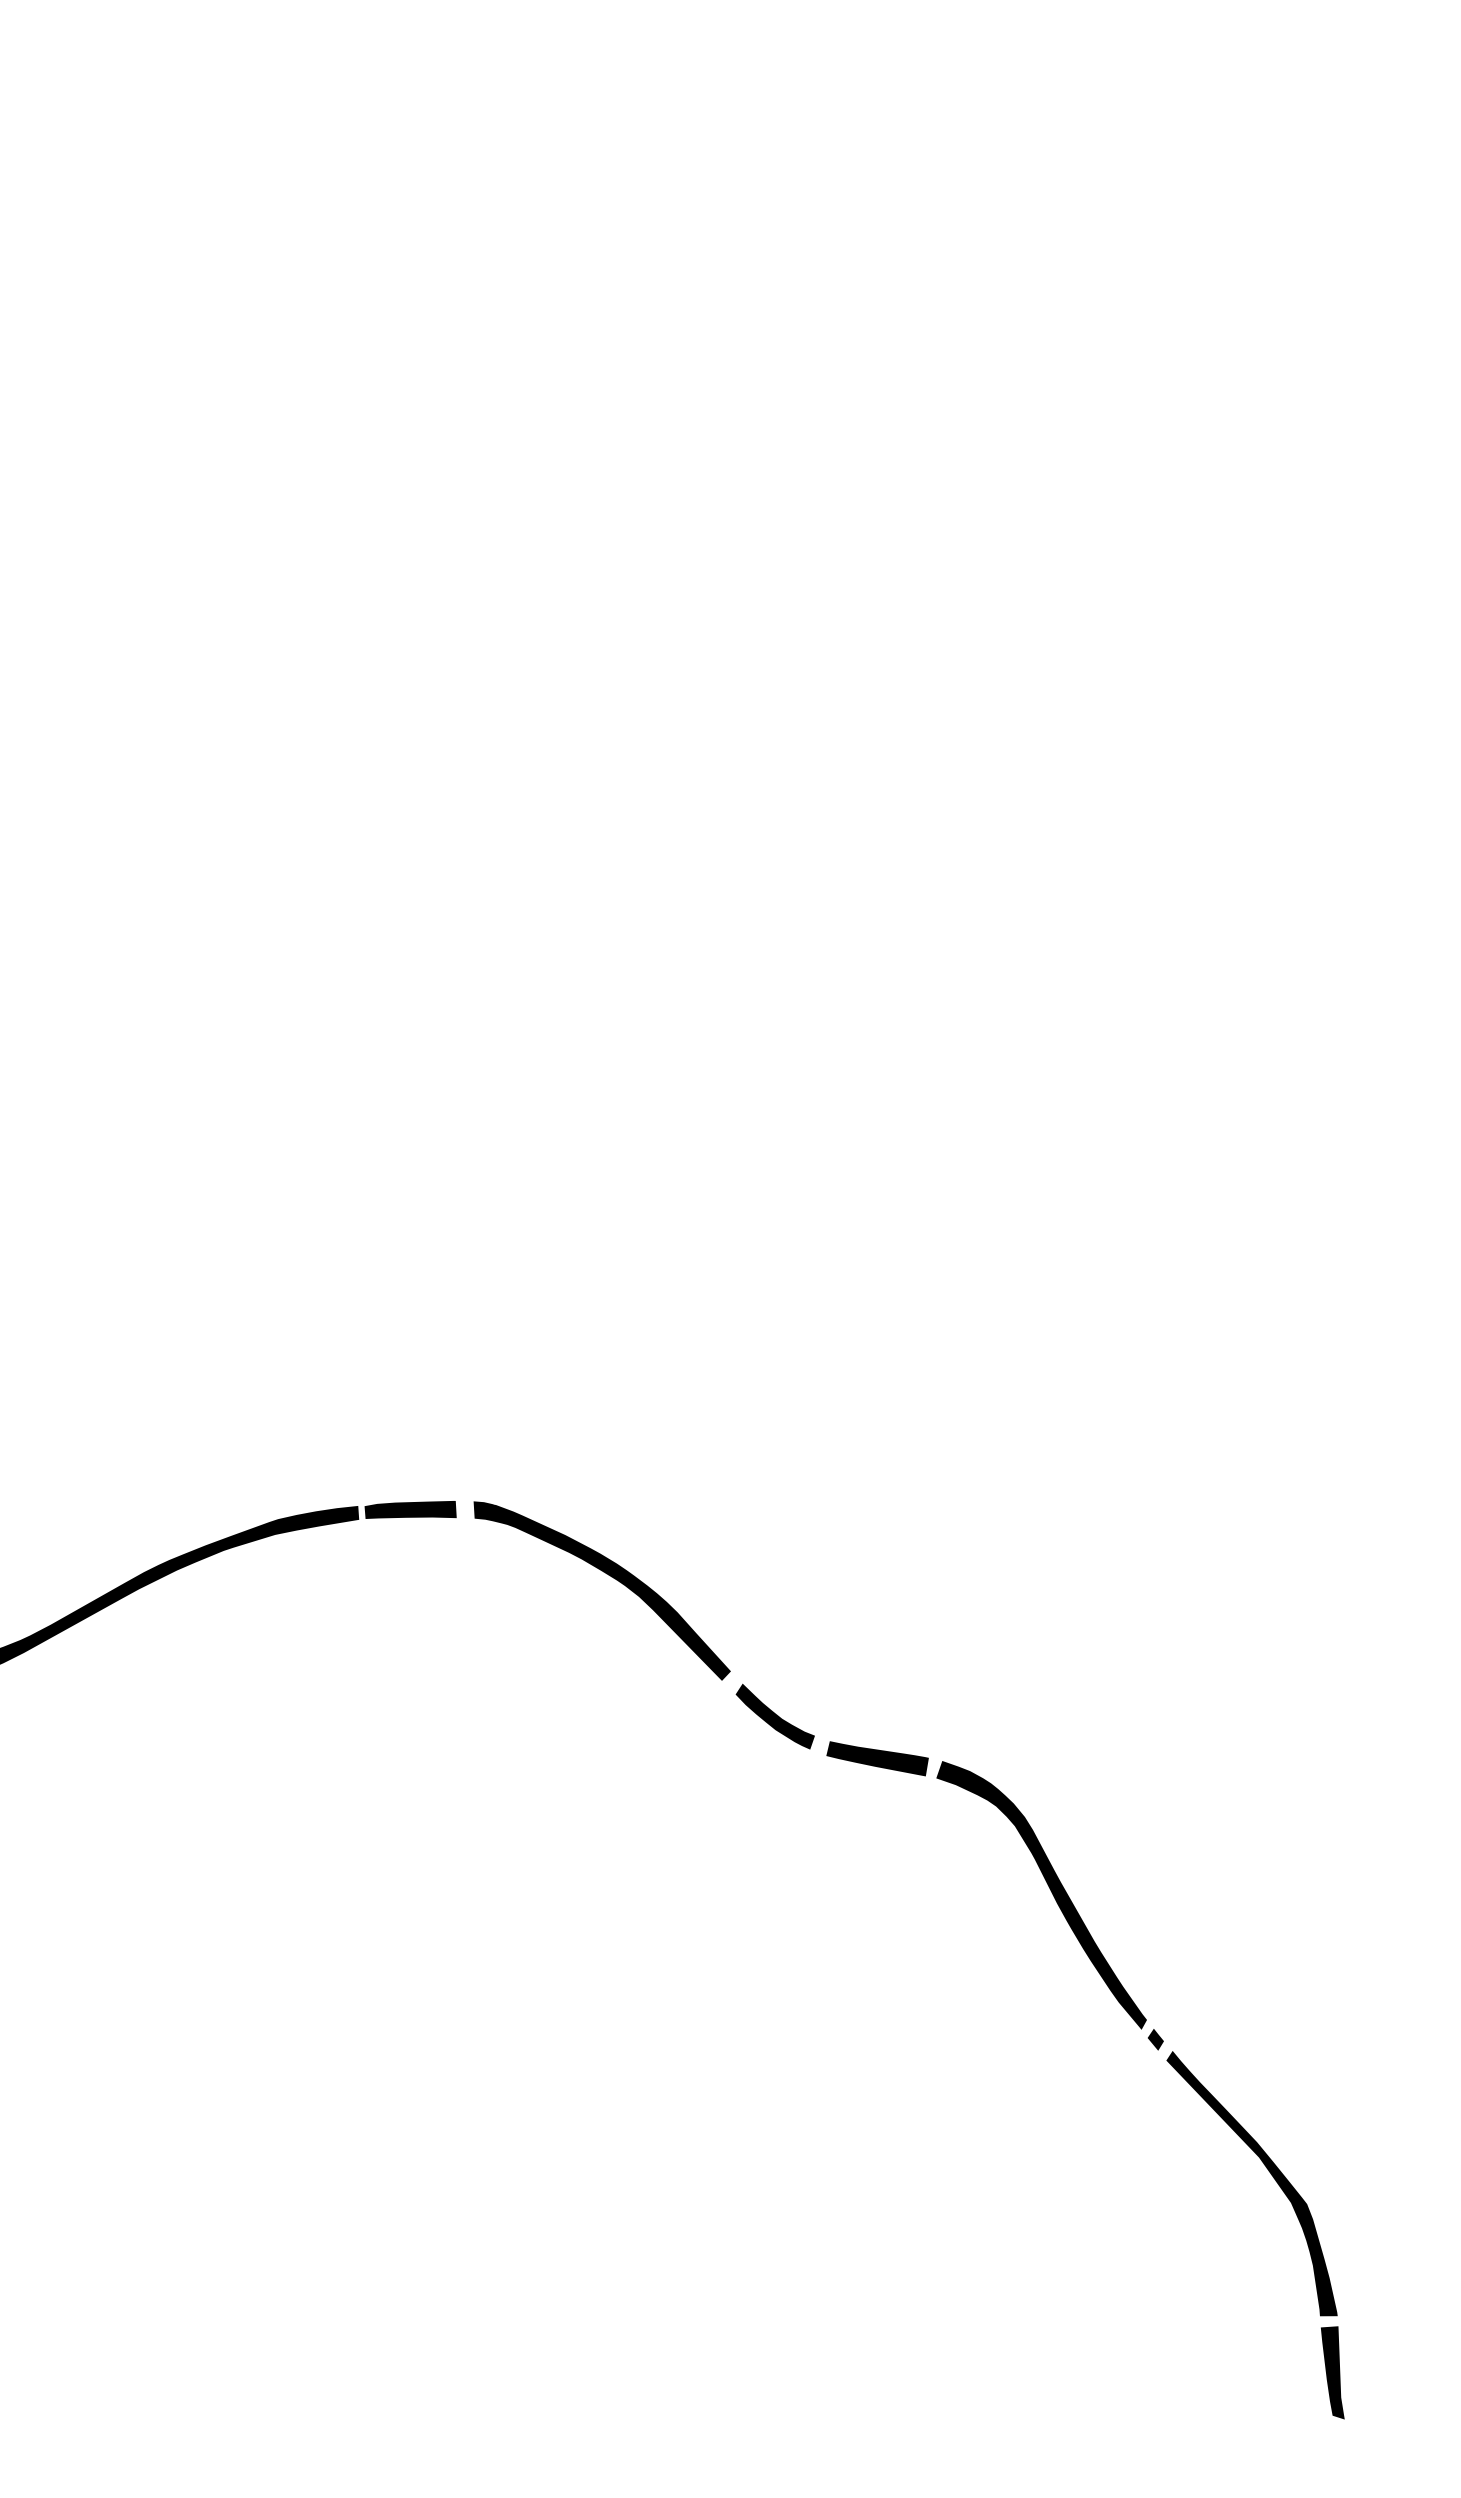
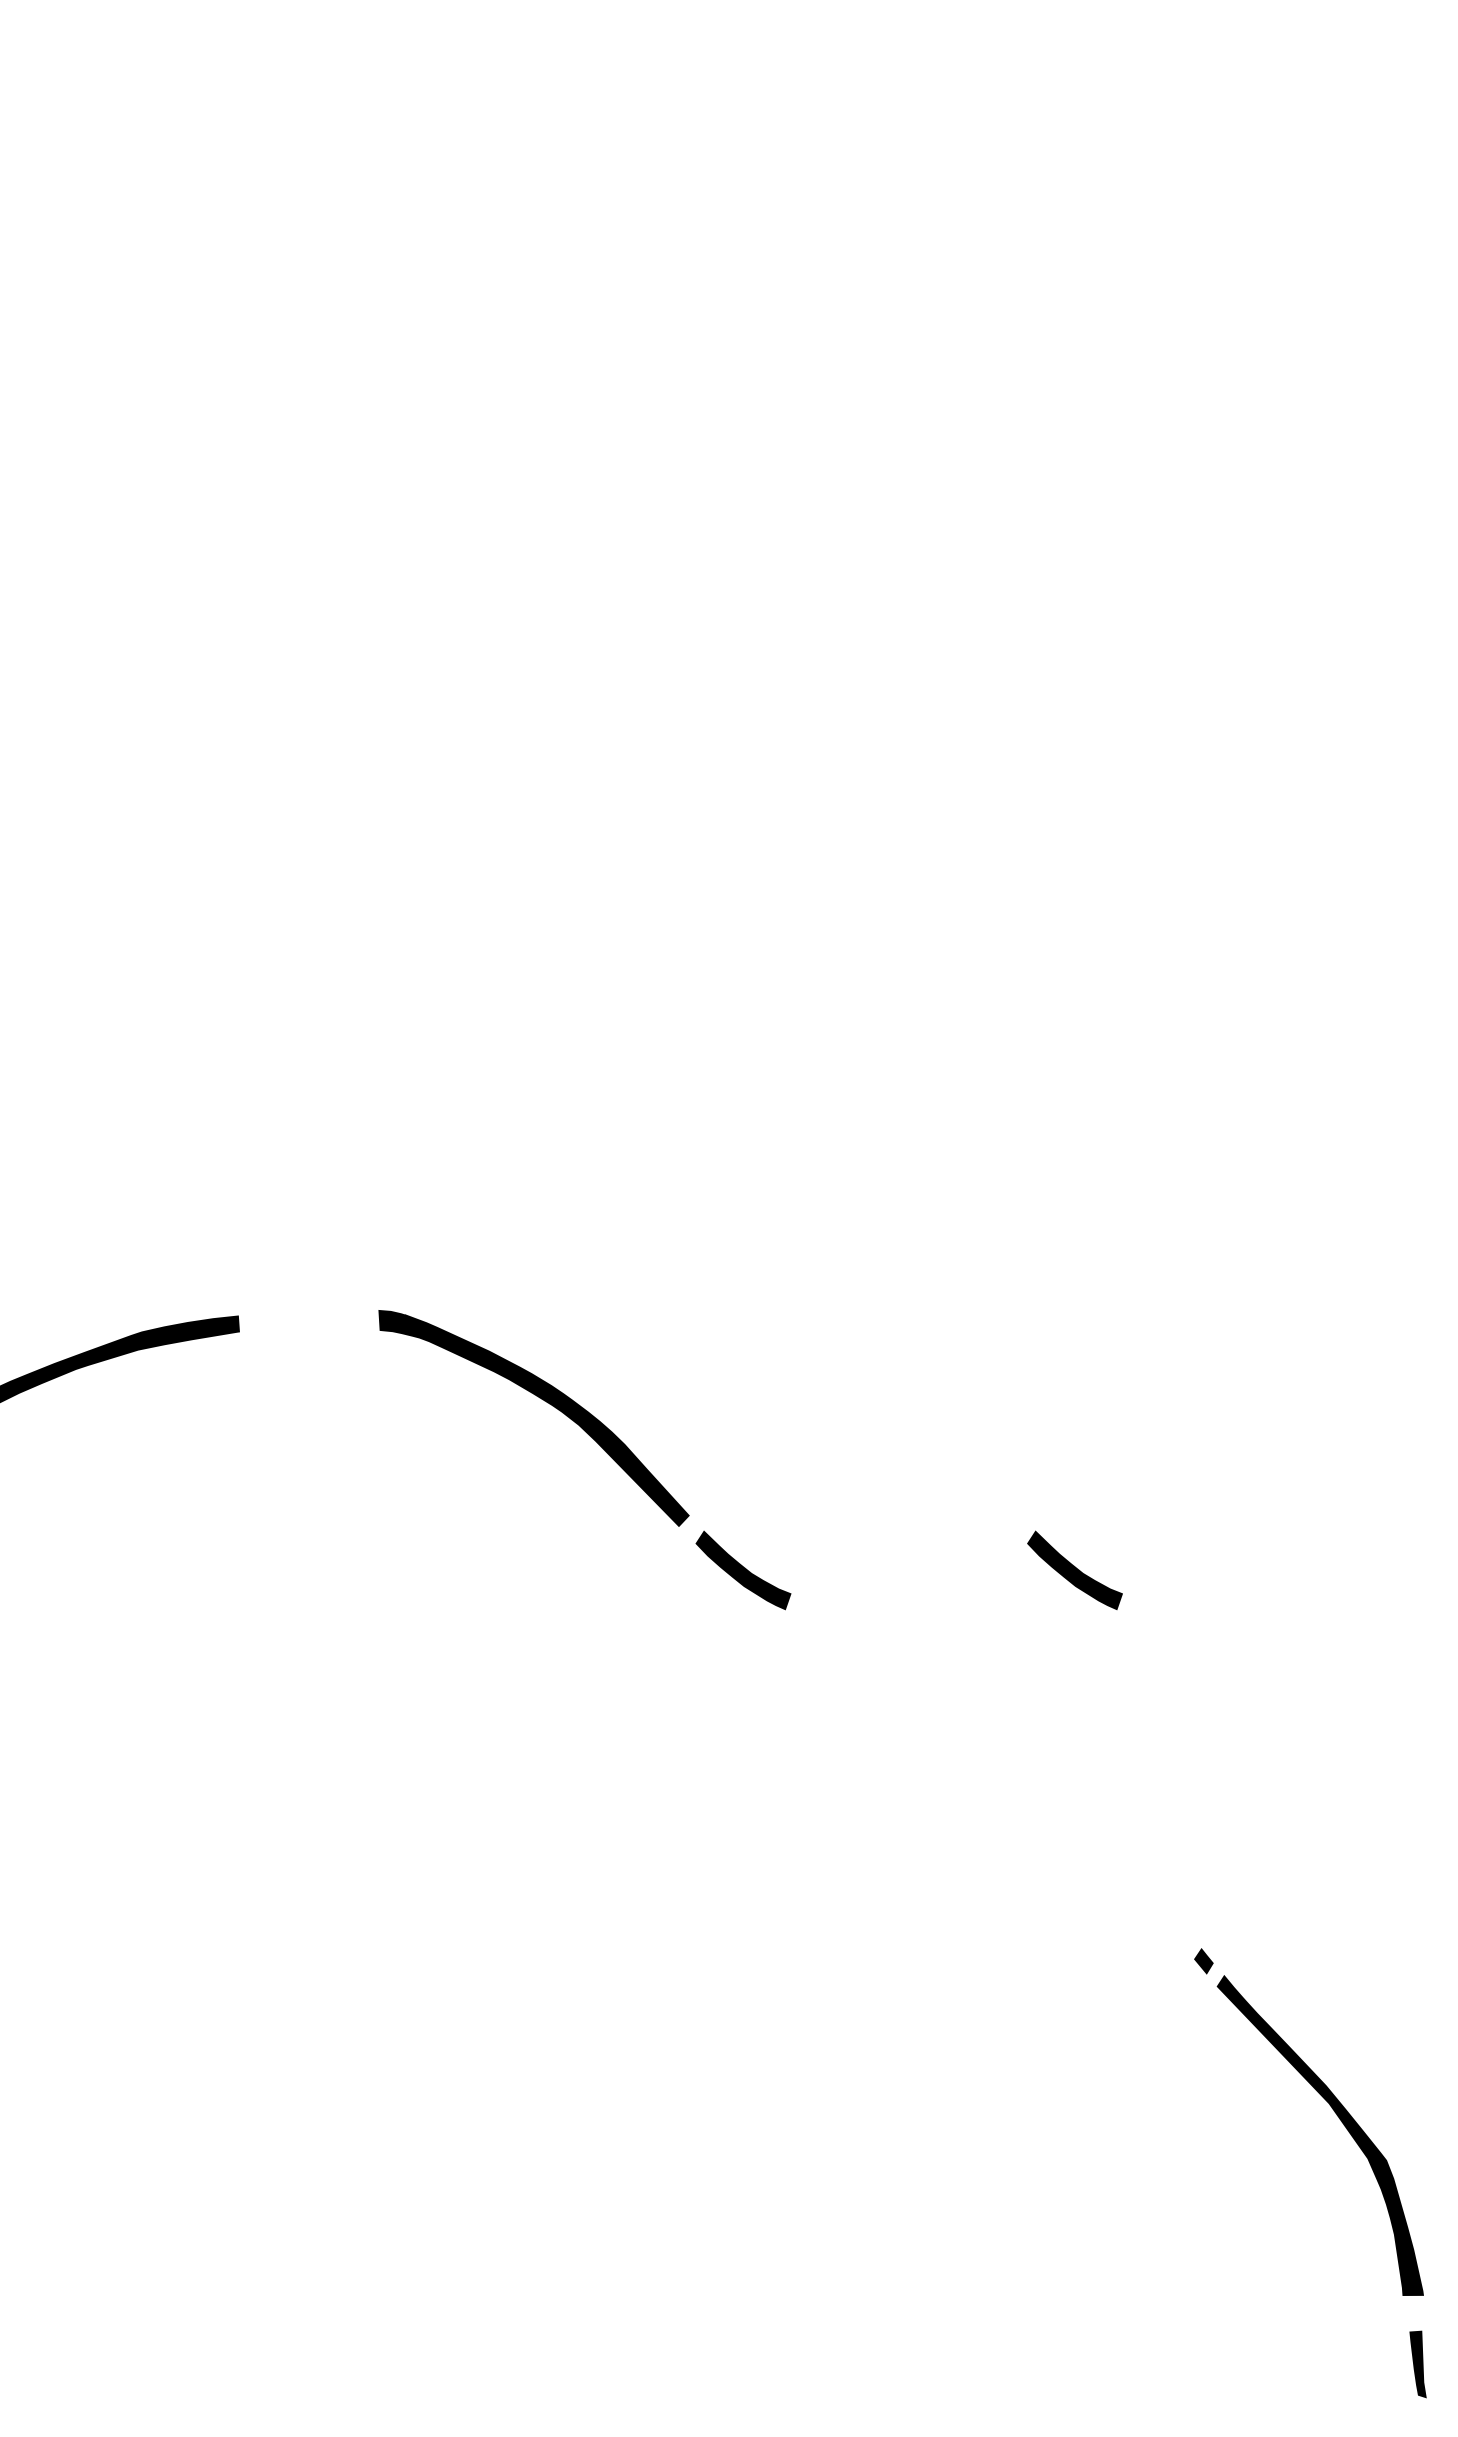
fill: (410, 1509) -> (302, 1319), removed
part: (1048, 1716) -> (1074, 1570), added
fill: (877, 1758) -> (867, 1621), removed
fill: (1041, 1894) -> (1065, 1785), removed
part: (1332, 2372) -> (1417, 2364), size x0.6

